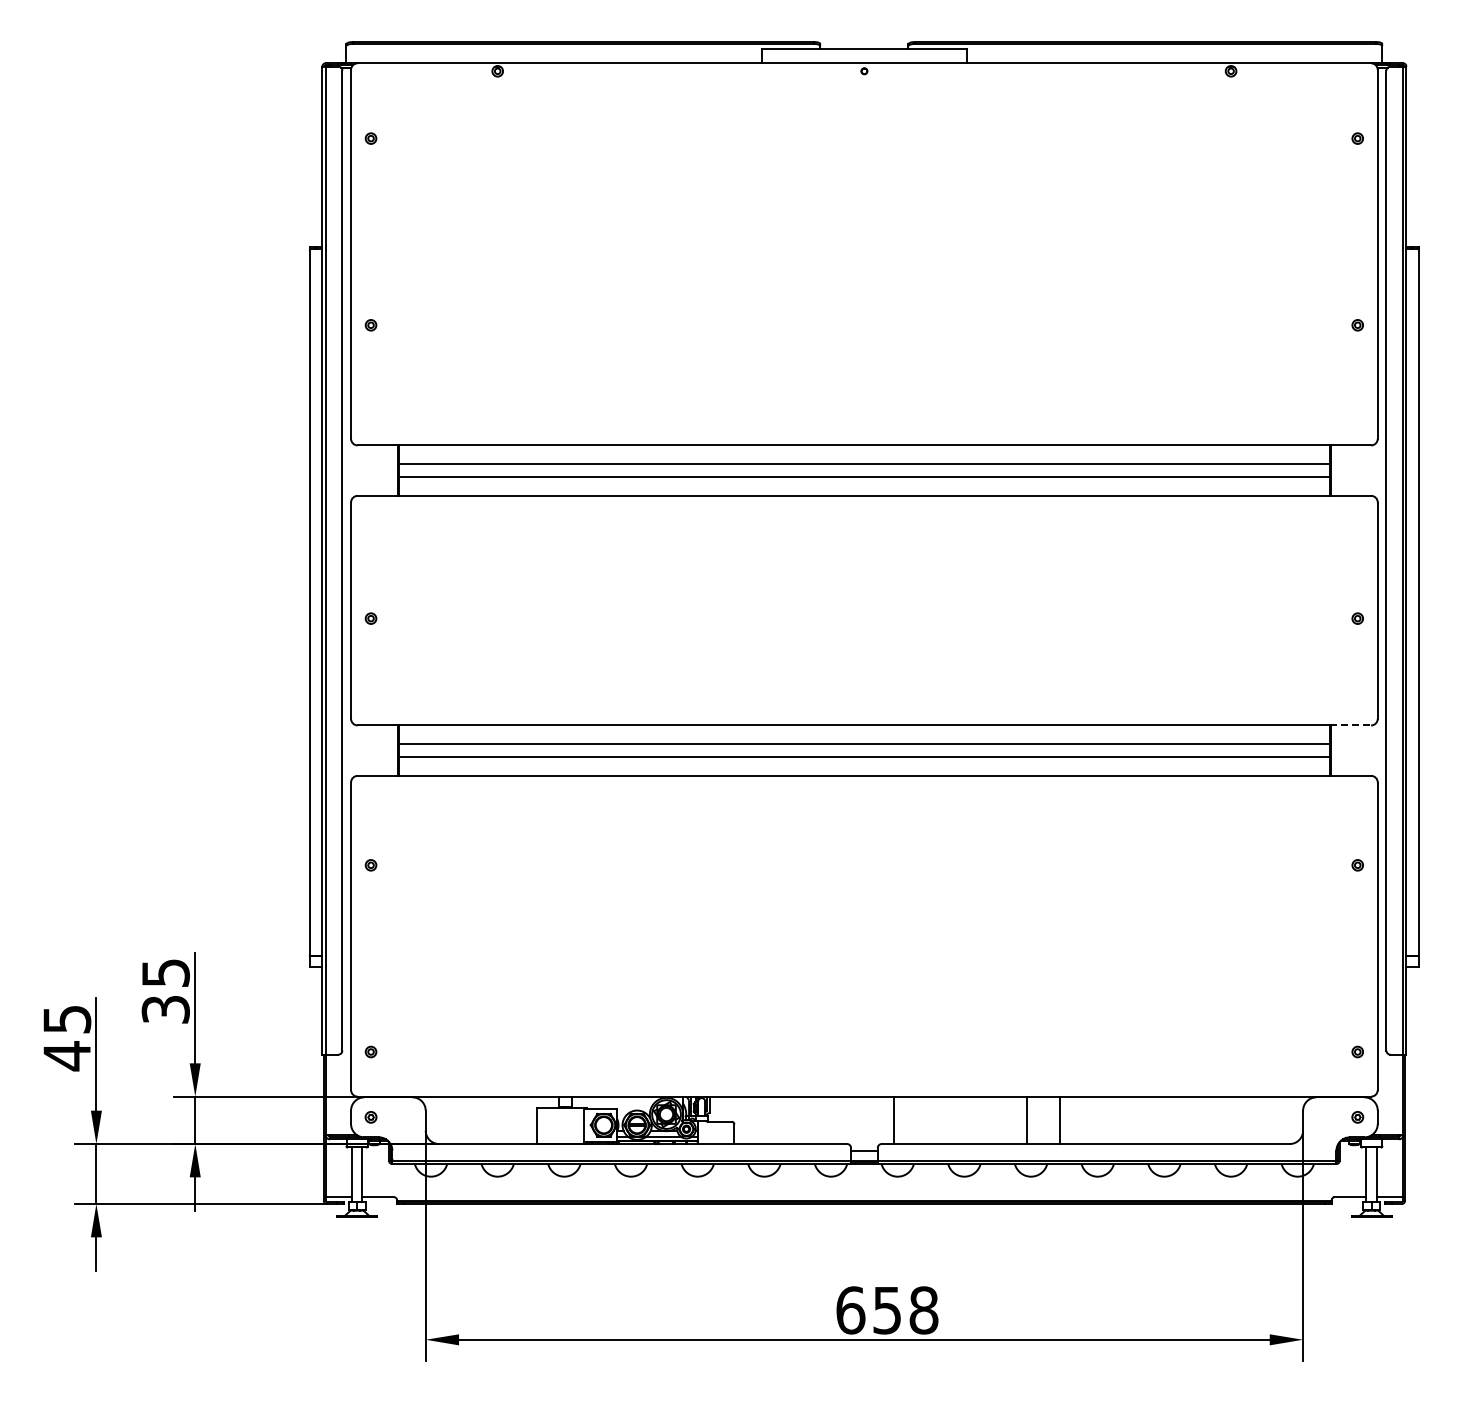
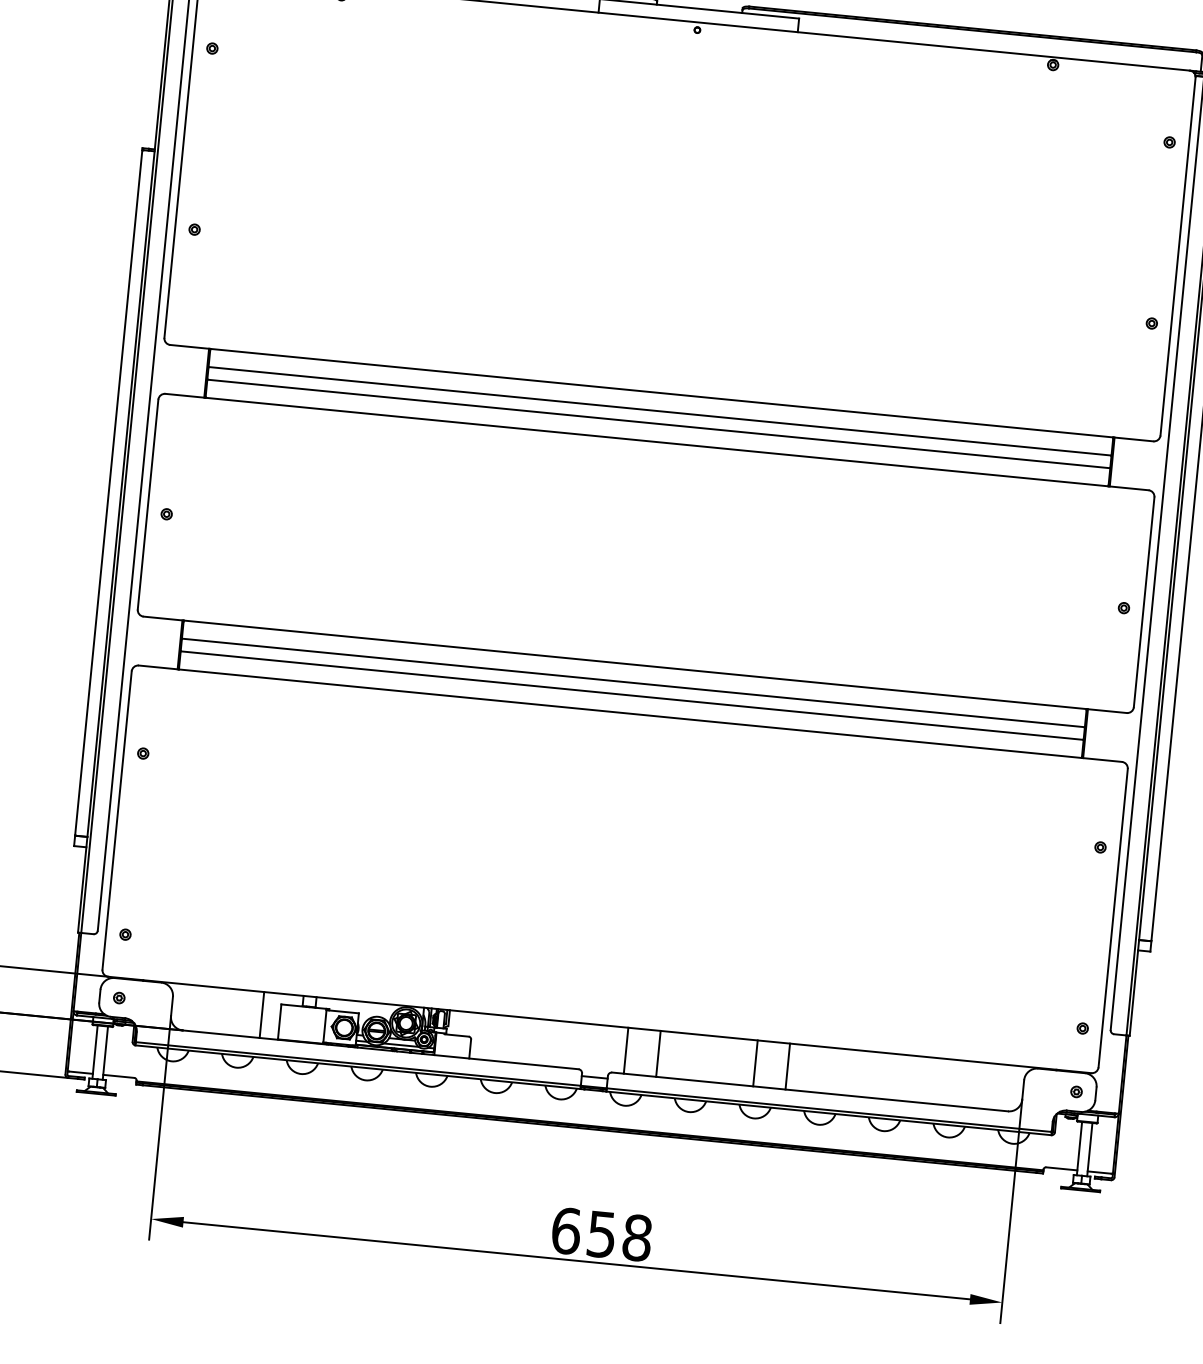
line: (1350, 725) -> (1106, 711), dashed -> solid
line: (518, 1120) -> (262, 1015), added
line: (927, 1120) -> (658, 1054), added

